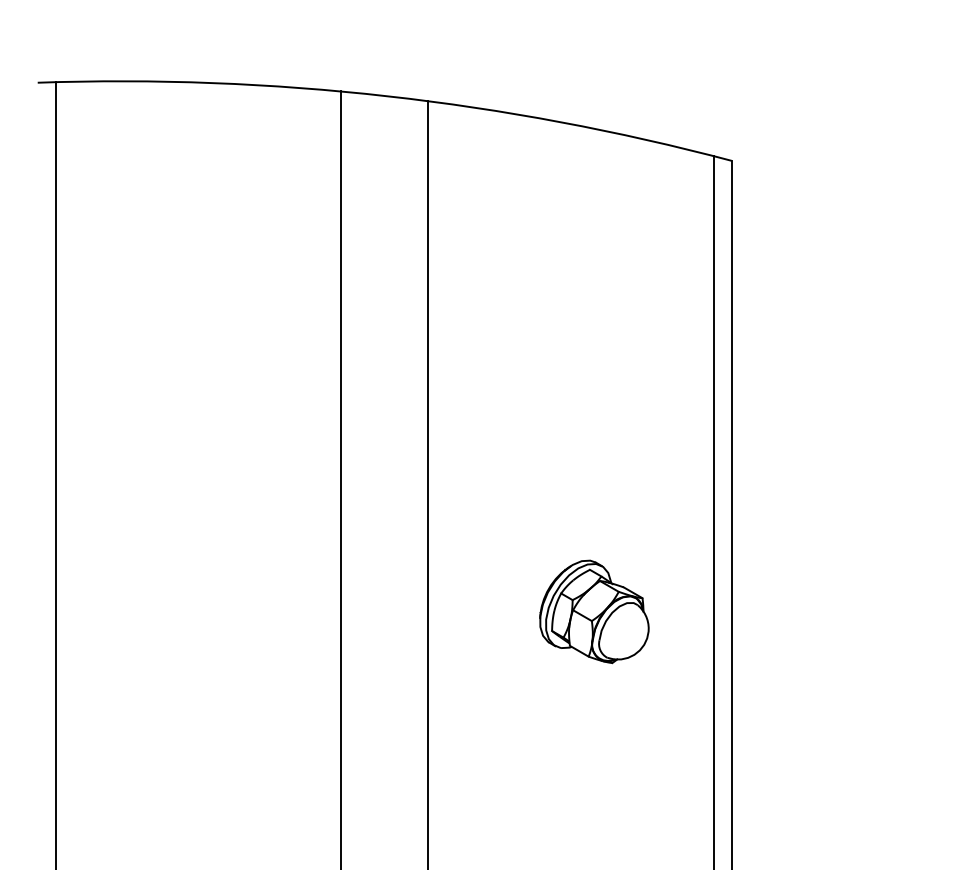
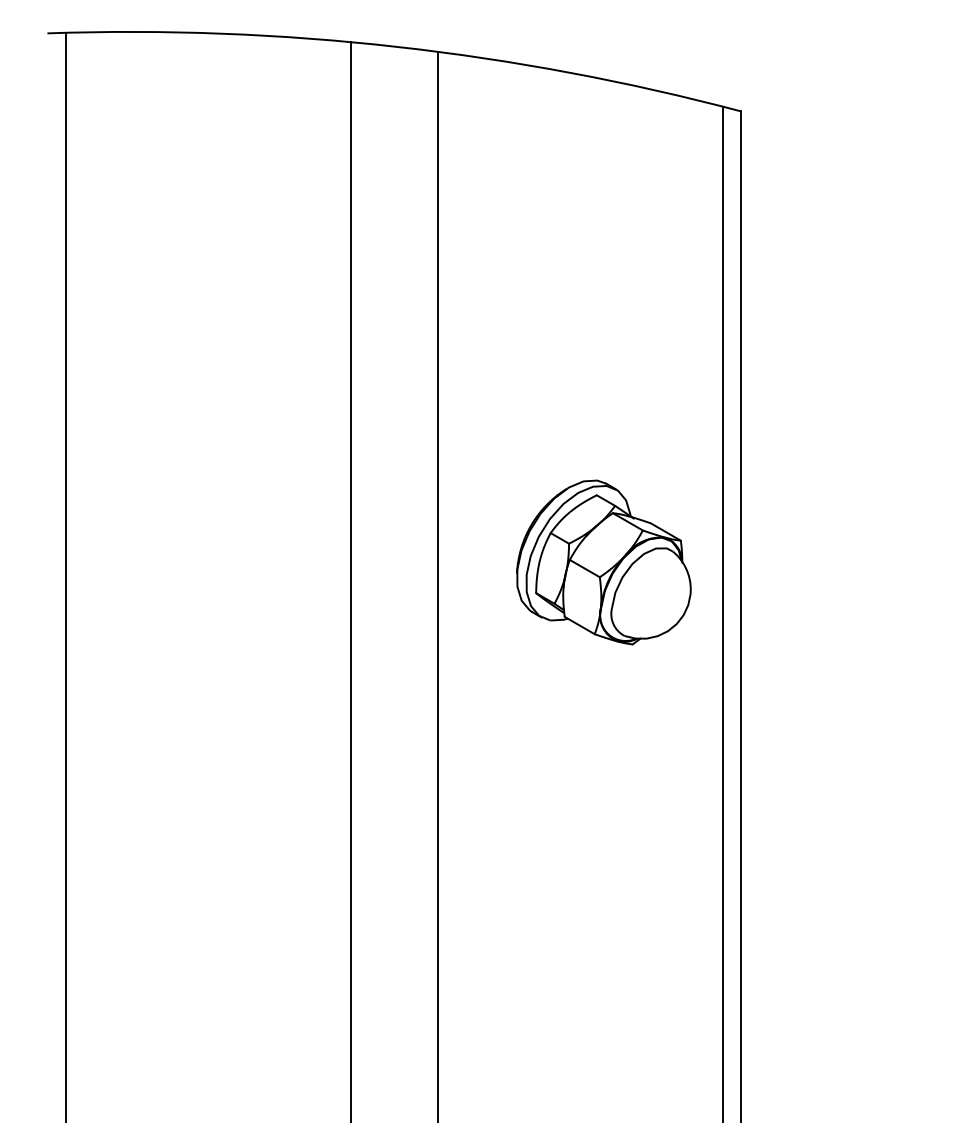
part: (594, 611) -> (604, 562), size x1.6

